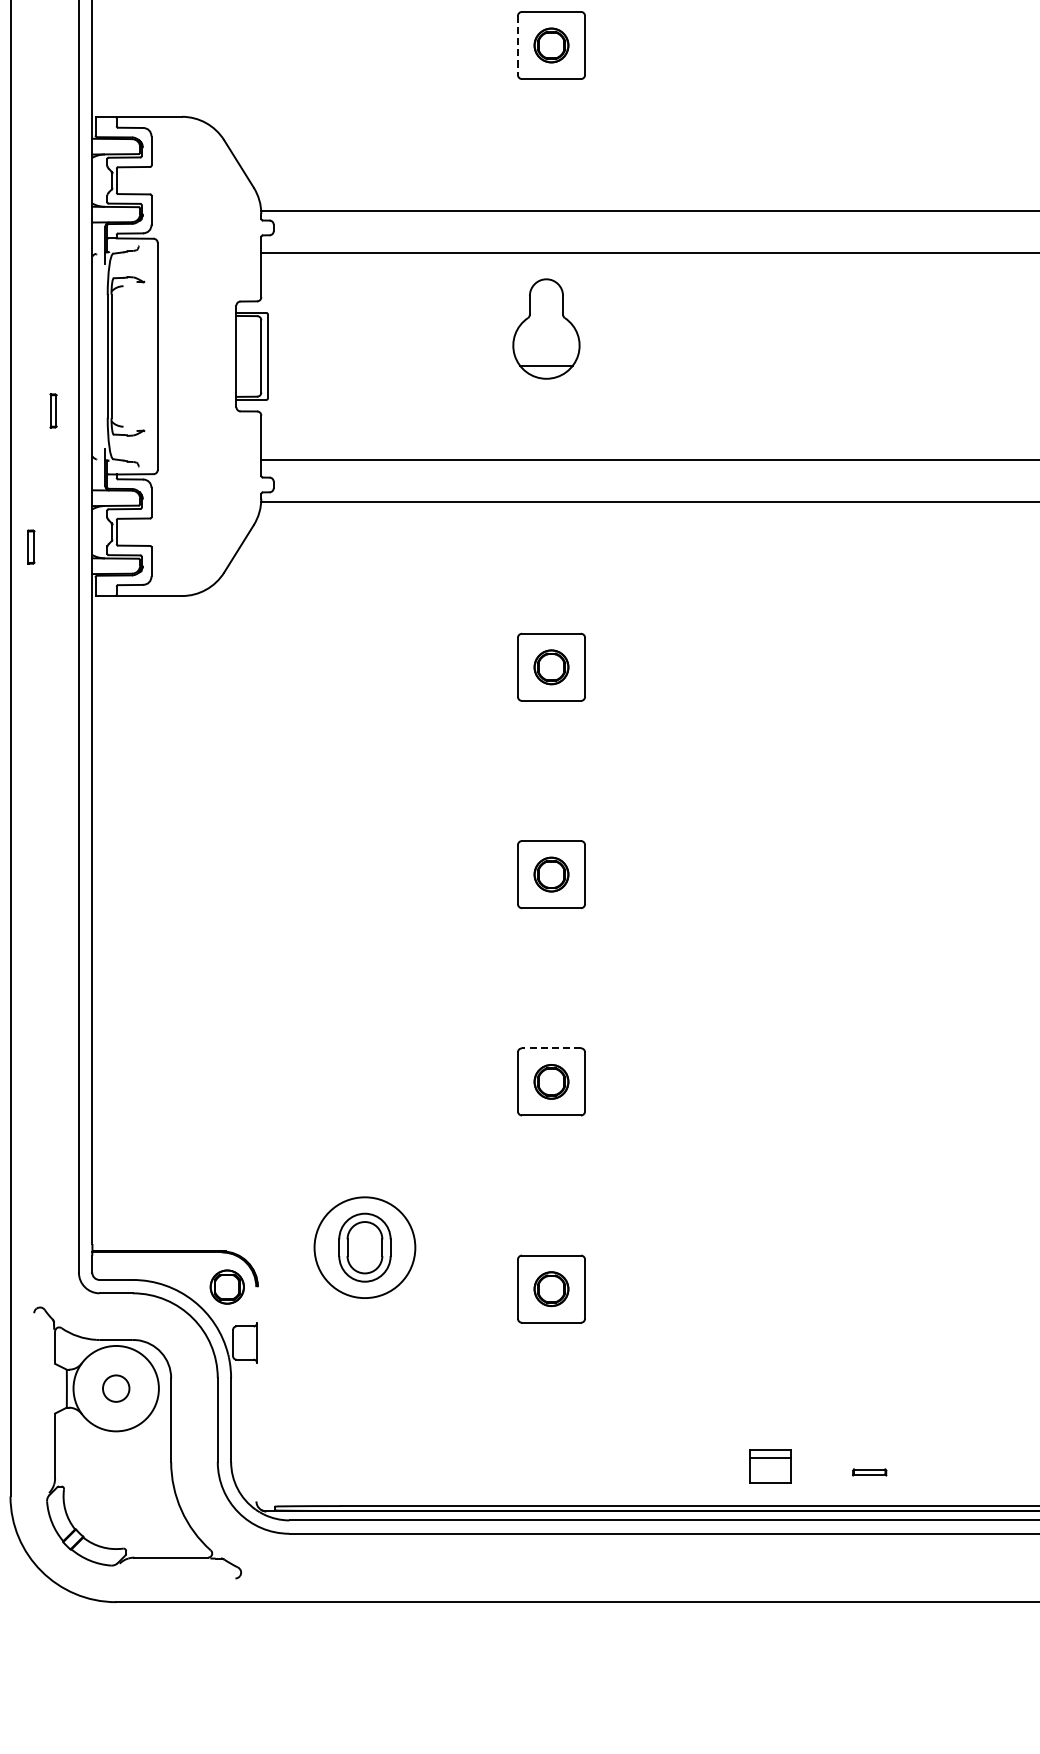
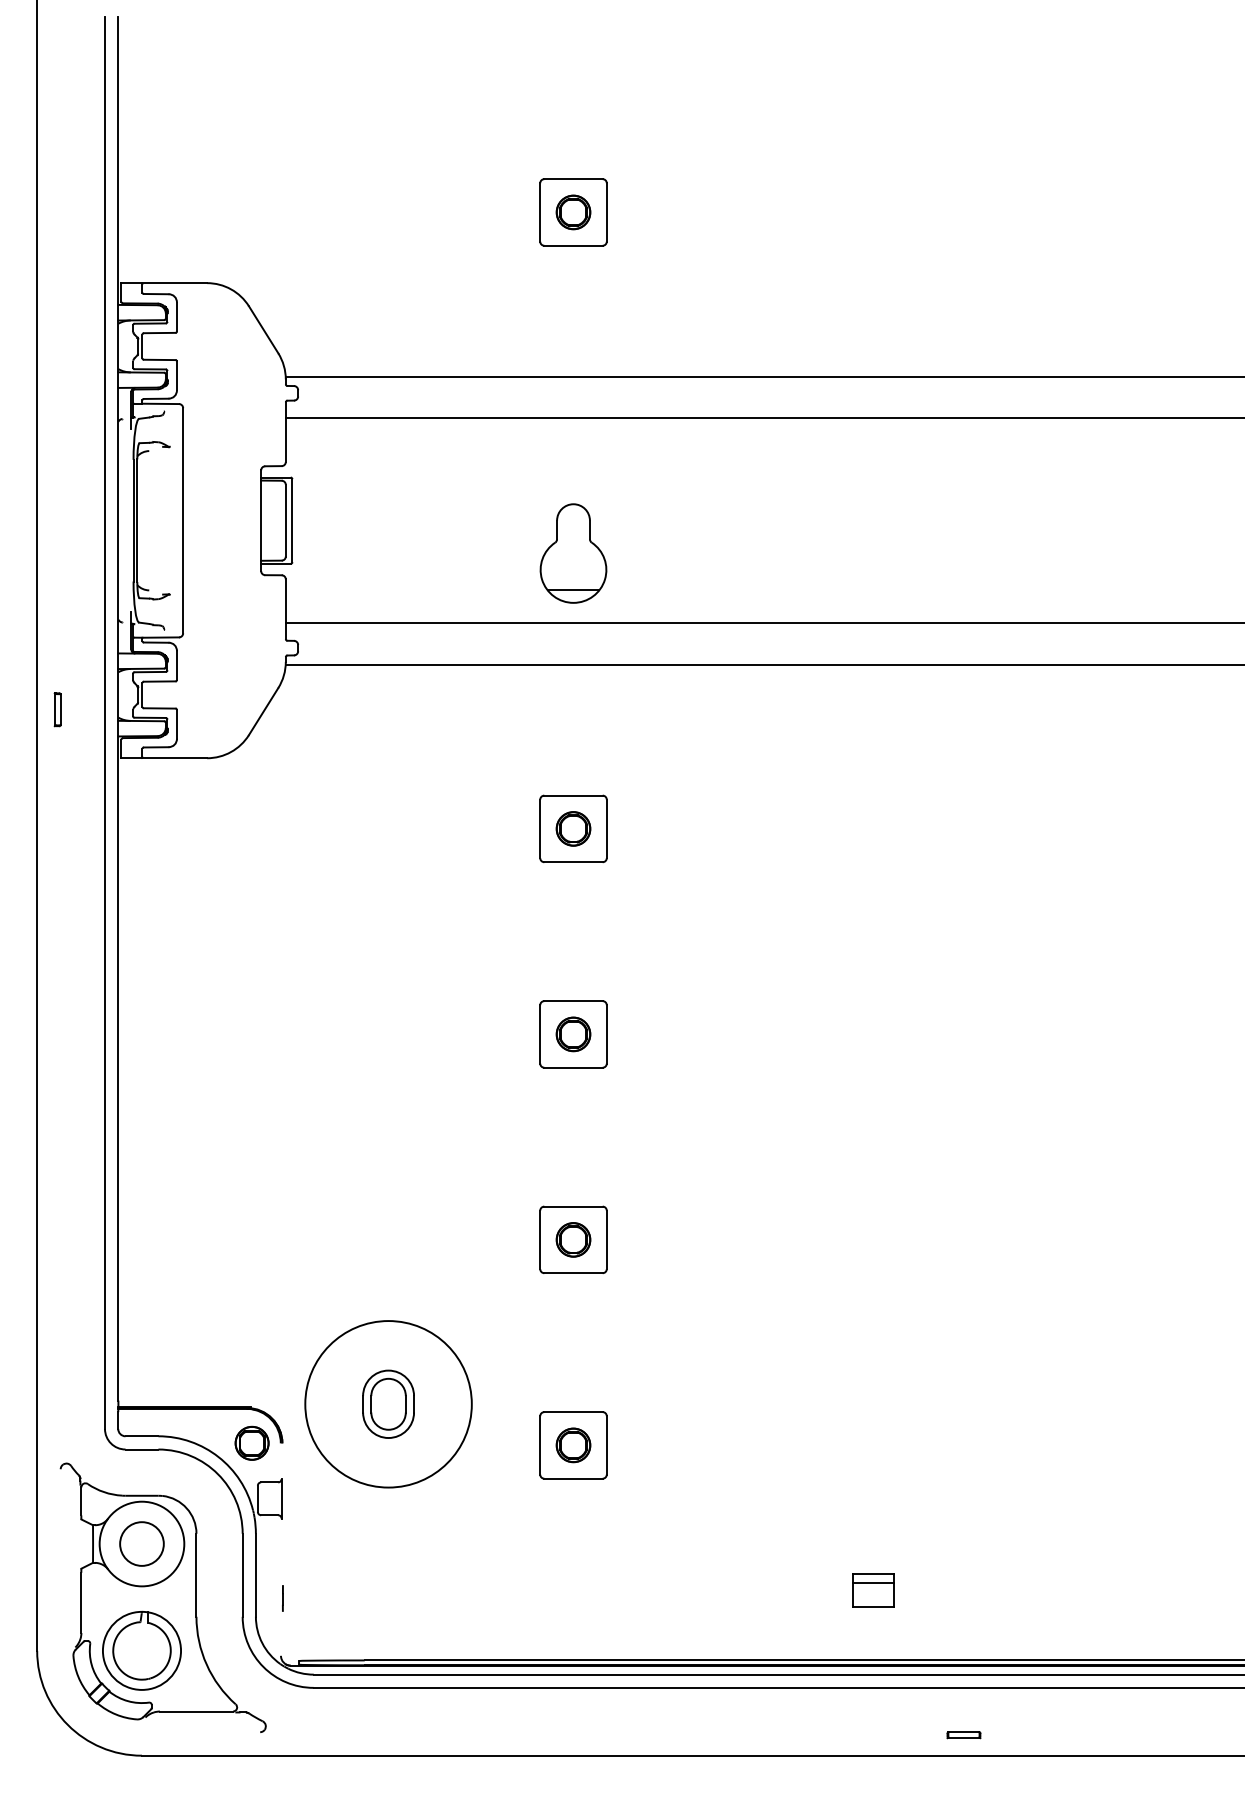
line: (518, 45) -> (540, 212), dashed -> solid
part: (546, 328) -> (573, 553), moved
part: (53, 410) -> (79, 574), removed
line: (551, 1048) -> (573, 1206), dashed -> solid
circle: (364, 1247) -> (388, 1404), size x1.67
circle: (115, 1388) -> (141, 1543), size x1.67
line: (257, 1443) -> (282, 1598), added
part: (770, 1465) -> (873, 1590), moved
part: (869, 1472) -> (963, 1735), moved
part: (115, 1496) -> (141, 1650), added

